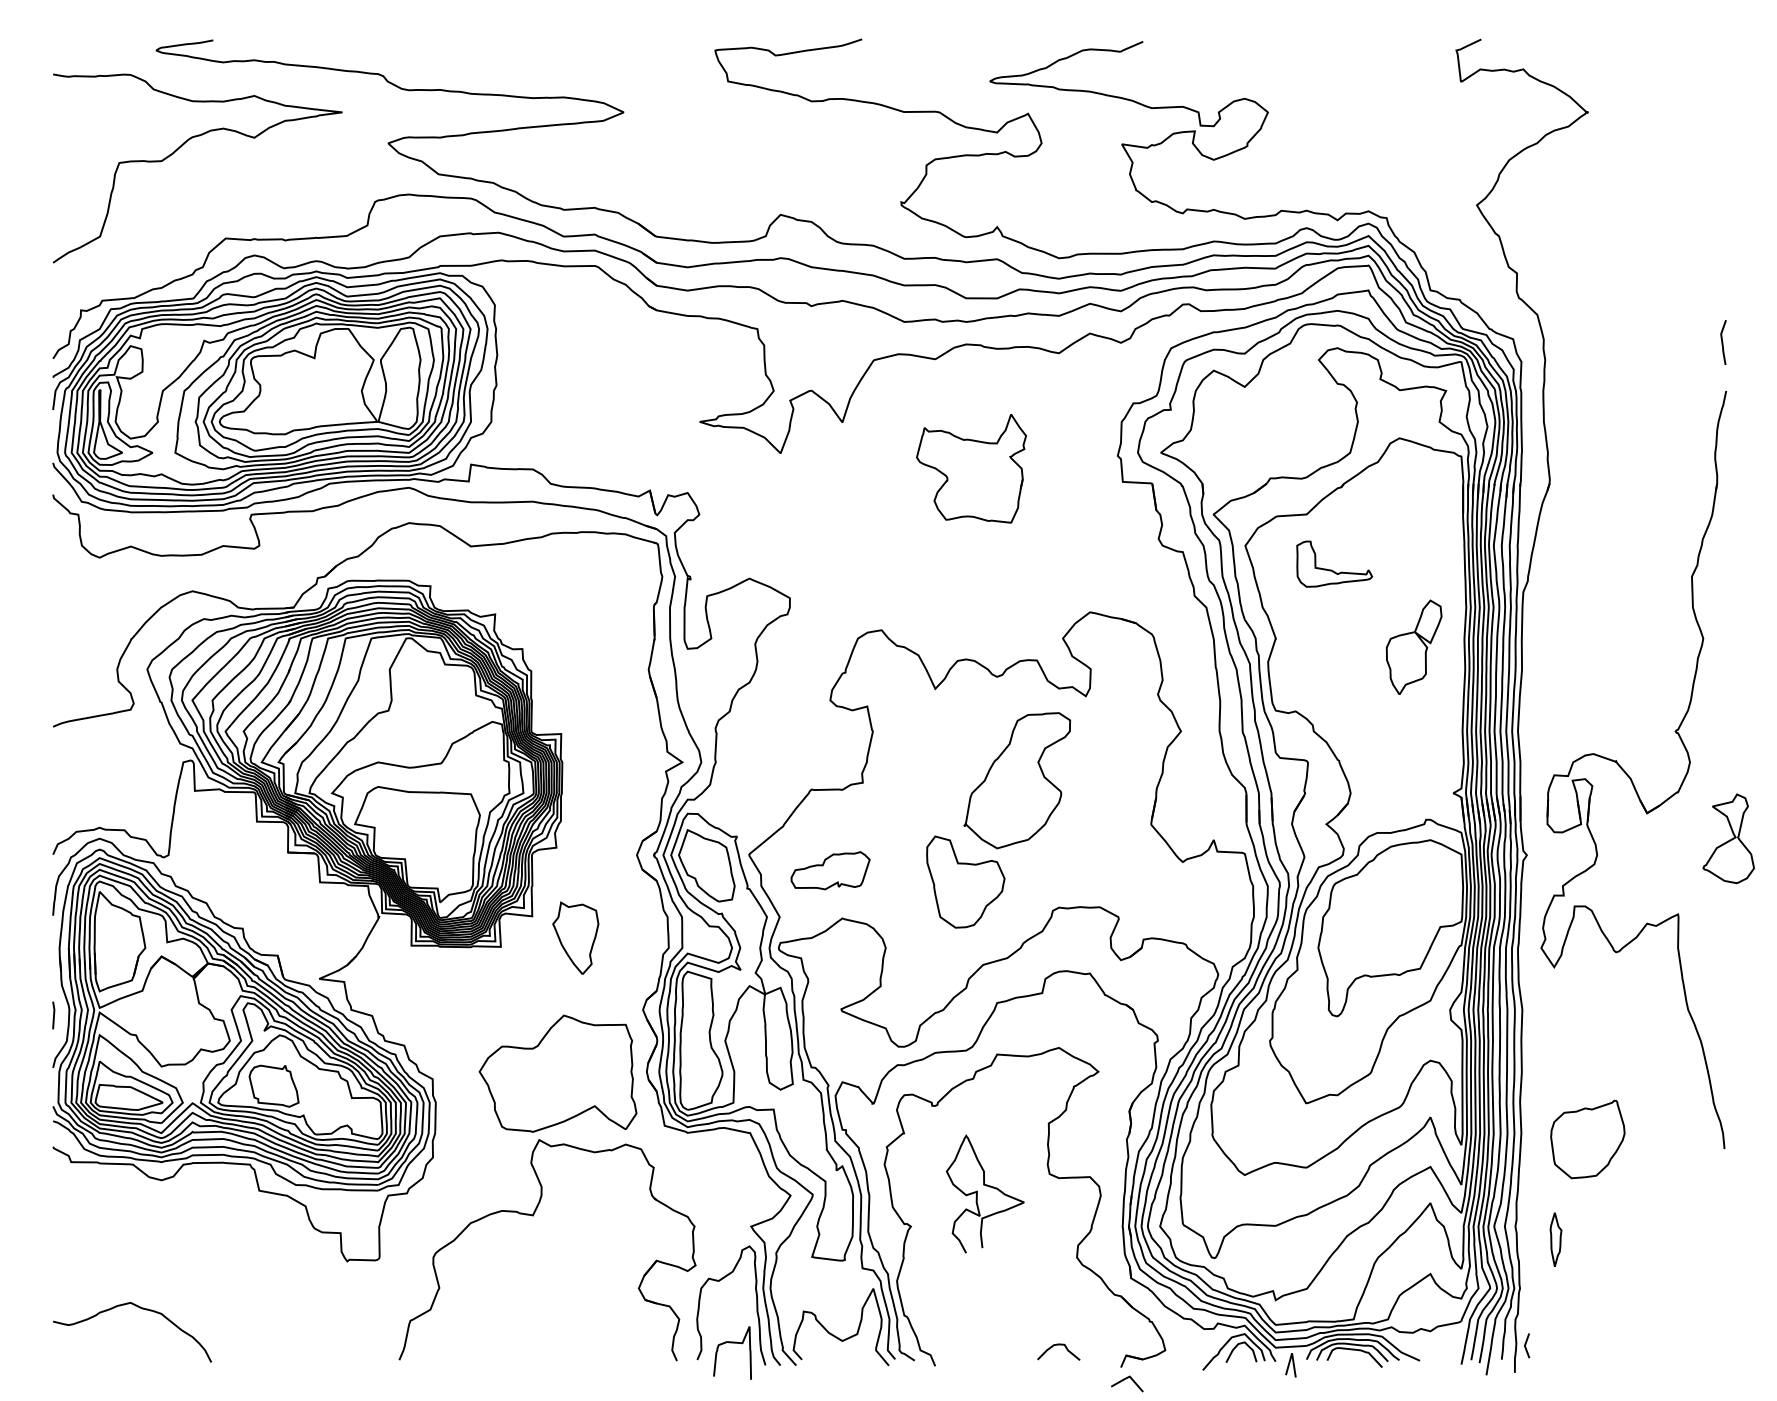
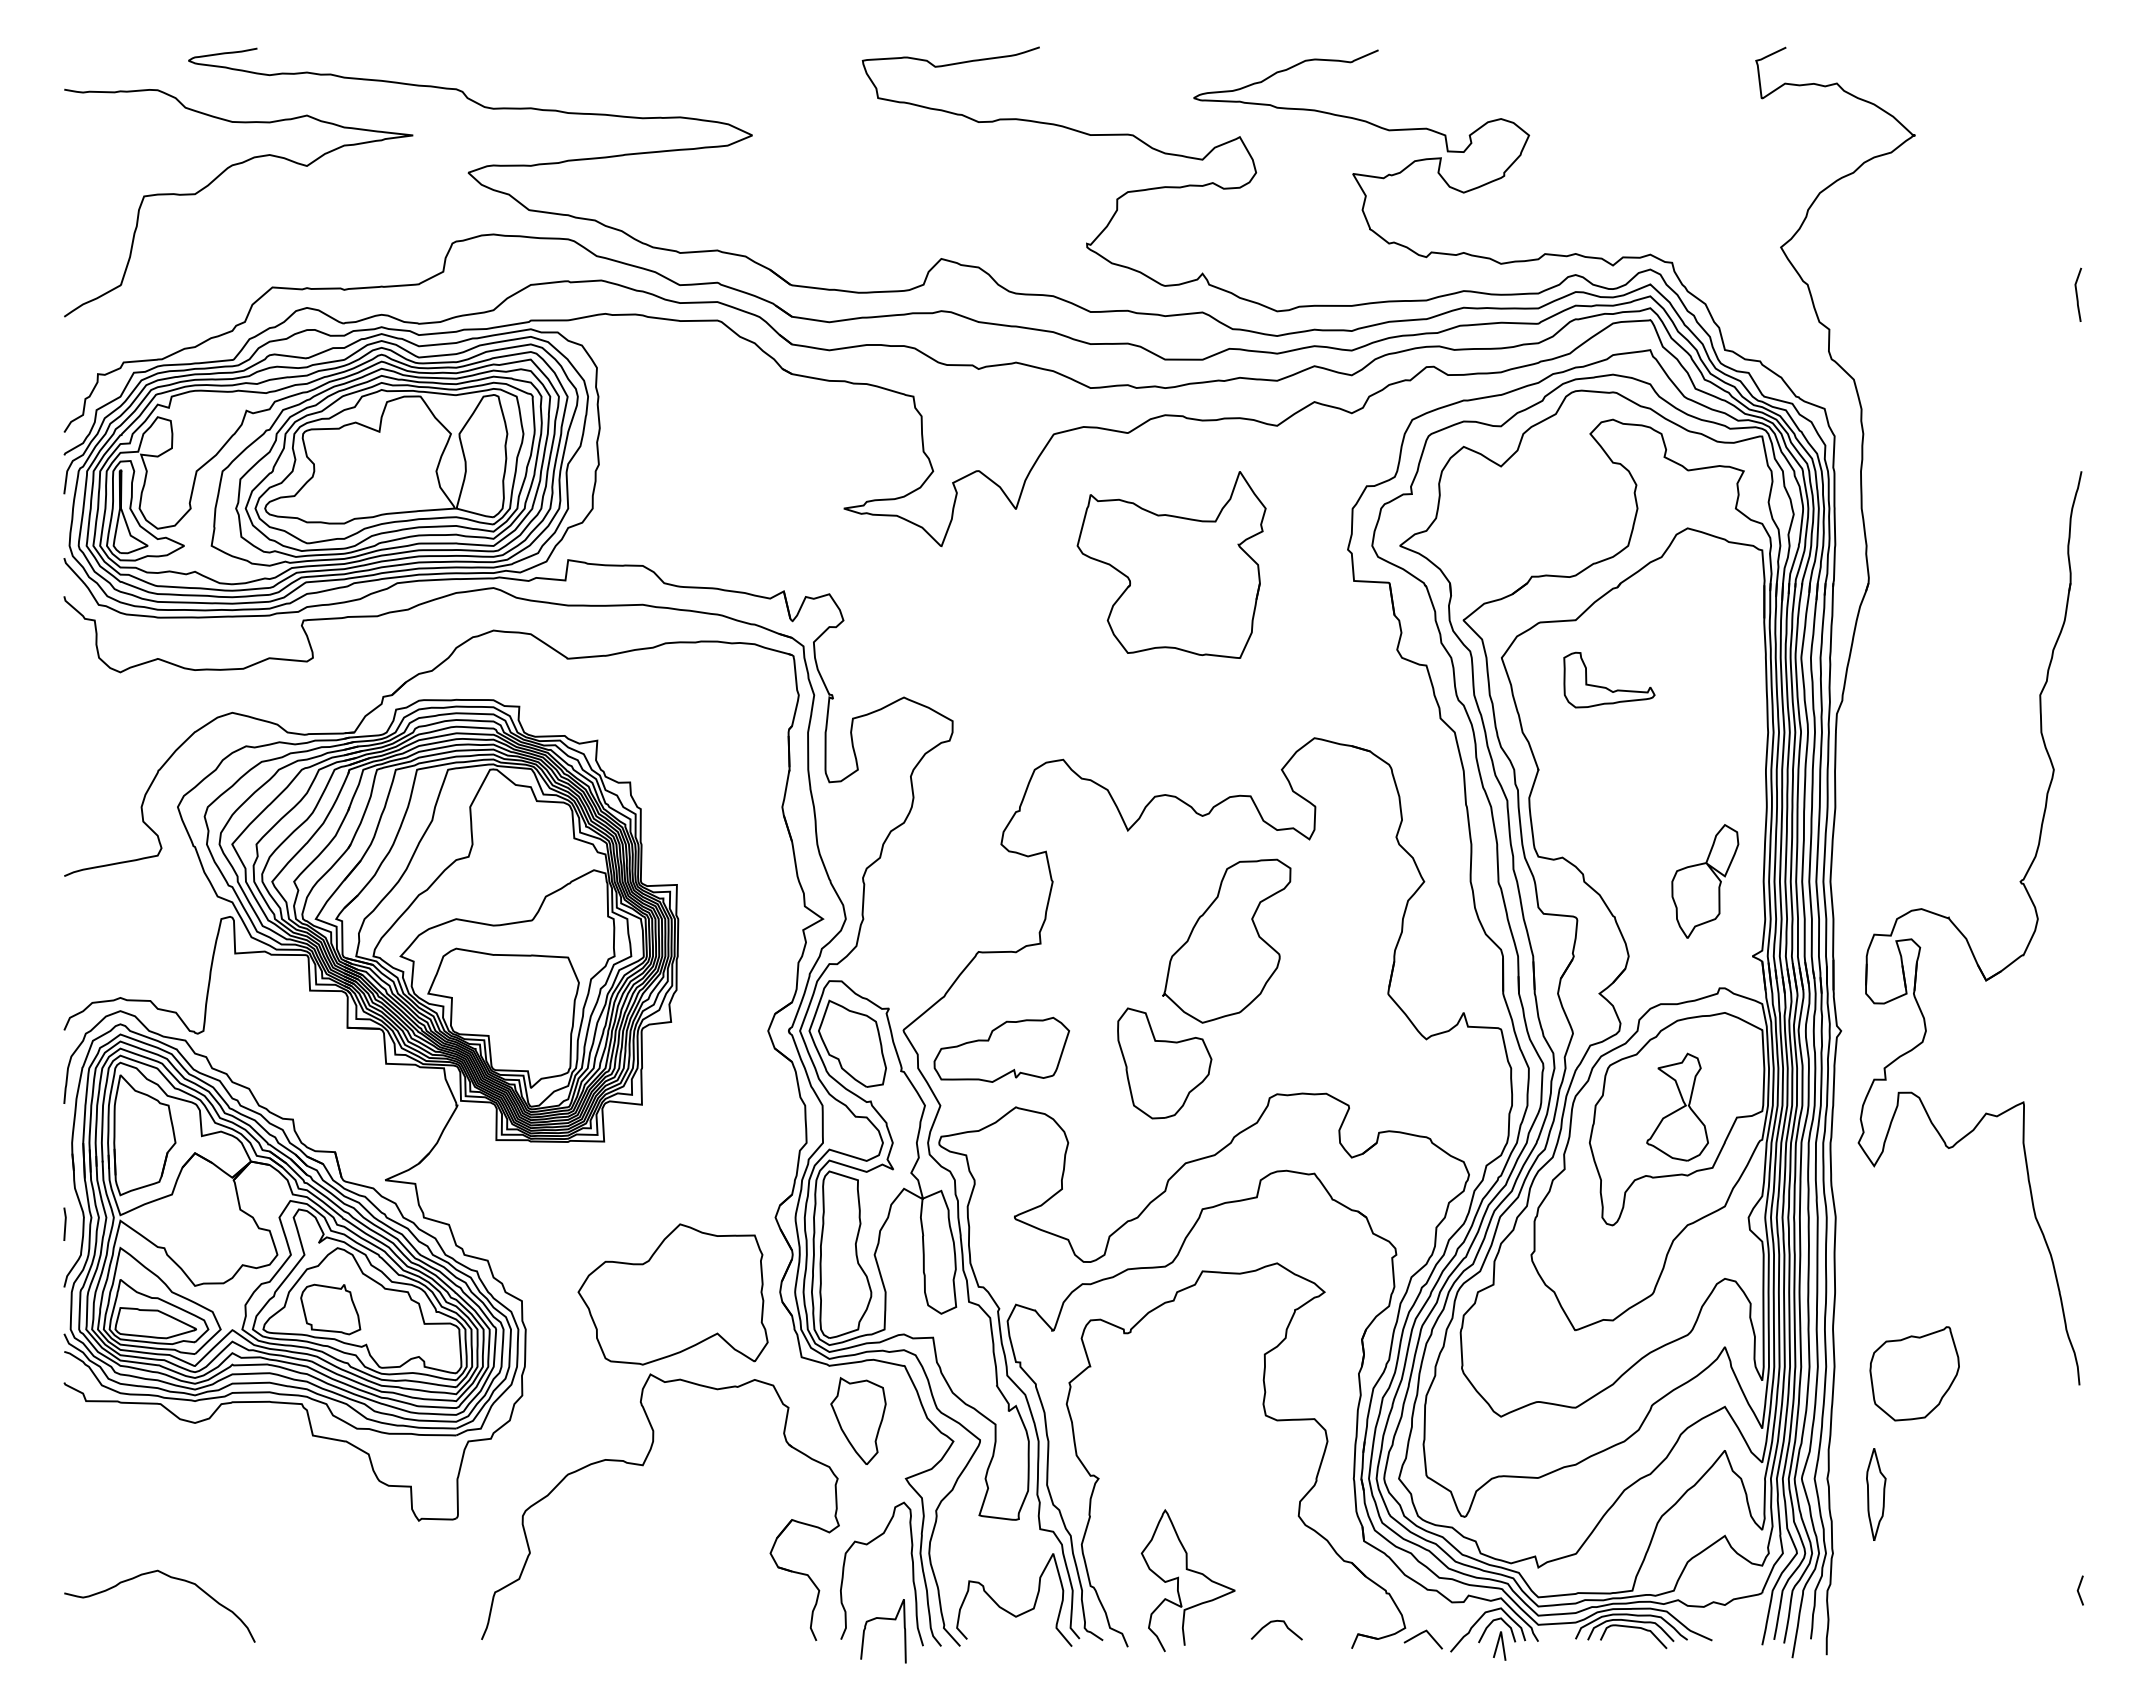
line: (1722, 342) -> (2077, 294), moved
part: (971, 468) -> (1171, 564), size x1.43
part: (1414, 647) -> (1705, 881), moved
part: (1728, 838) -> (1677, 1106), moved
part: (830, 870) -> (1001, 1049), size x1.43
part: (575, 937) -> (858, 1420), moved
curve: (977, 1193) -> (1178, 1580), moved
part: (1556, 1239) -> (1876, 1494), size x1.43
line: (1526, 1344) -> (2079, 1589), moved
line: (1289, 1364) -> (1498, 1645), moved
line: (1124, 1380) -> (1419, 1635), moved

